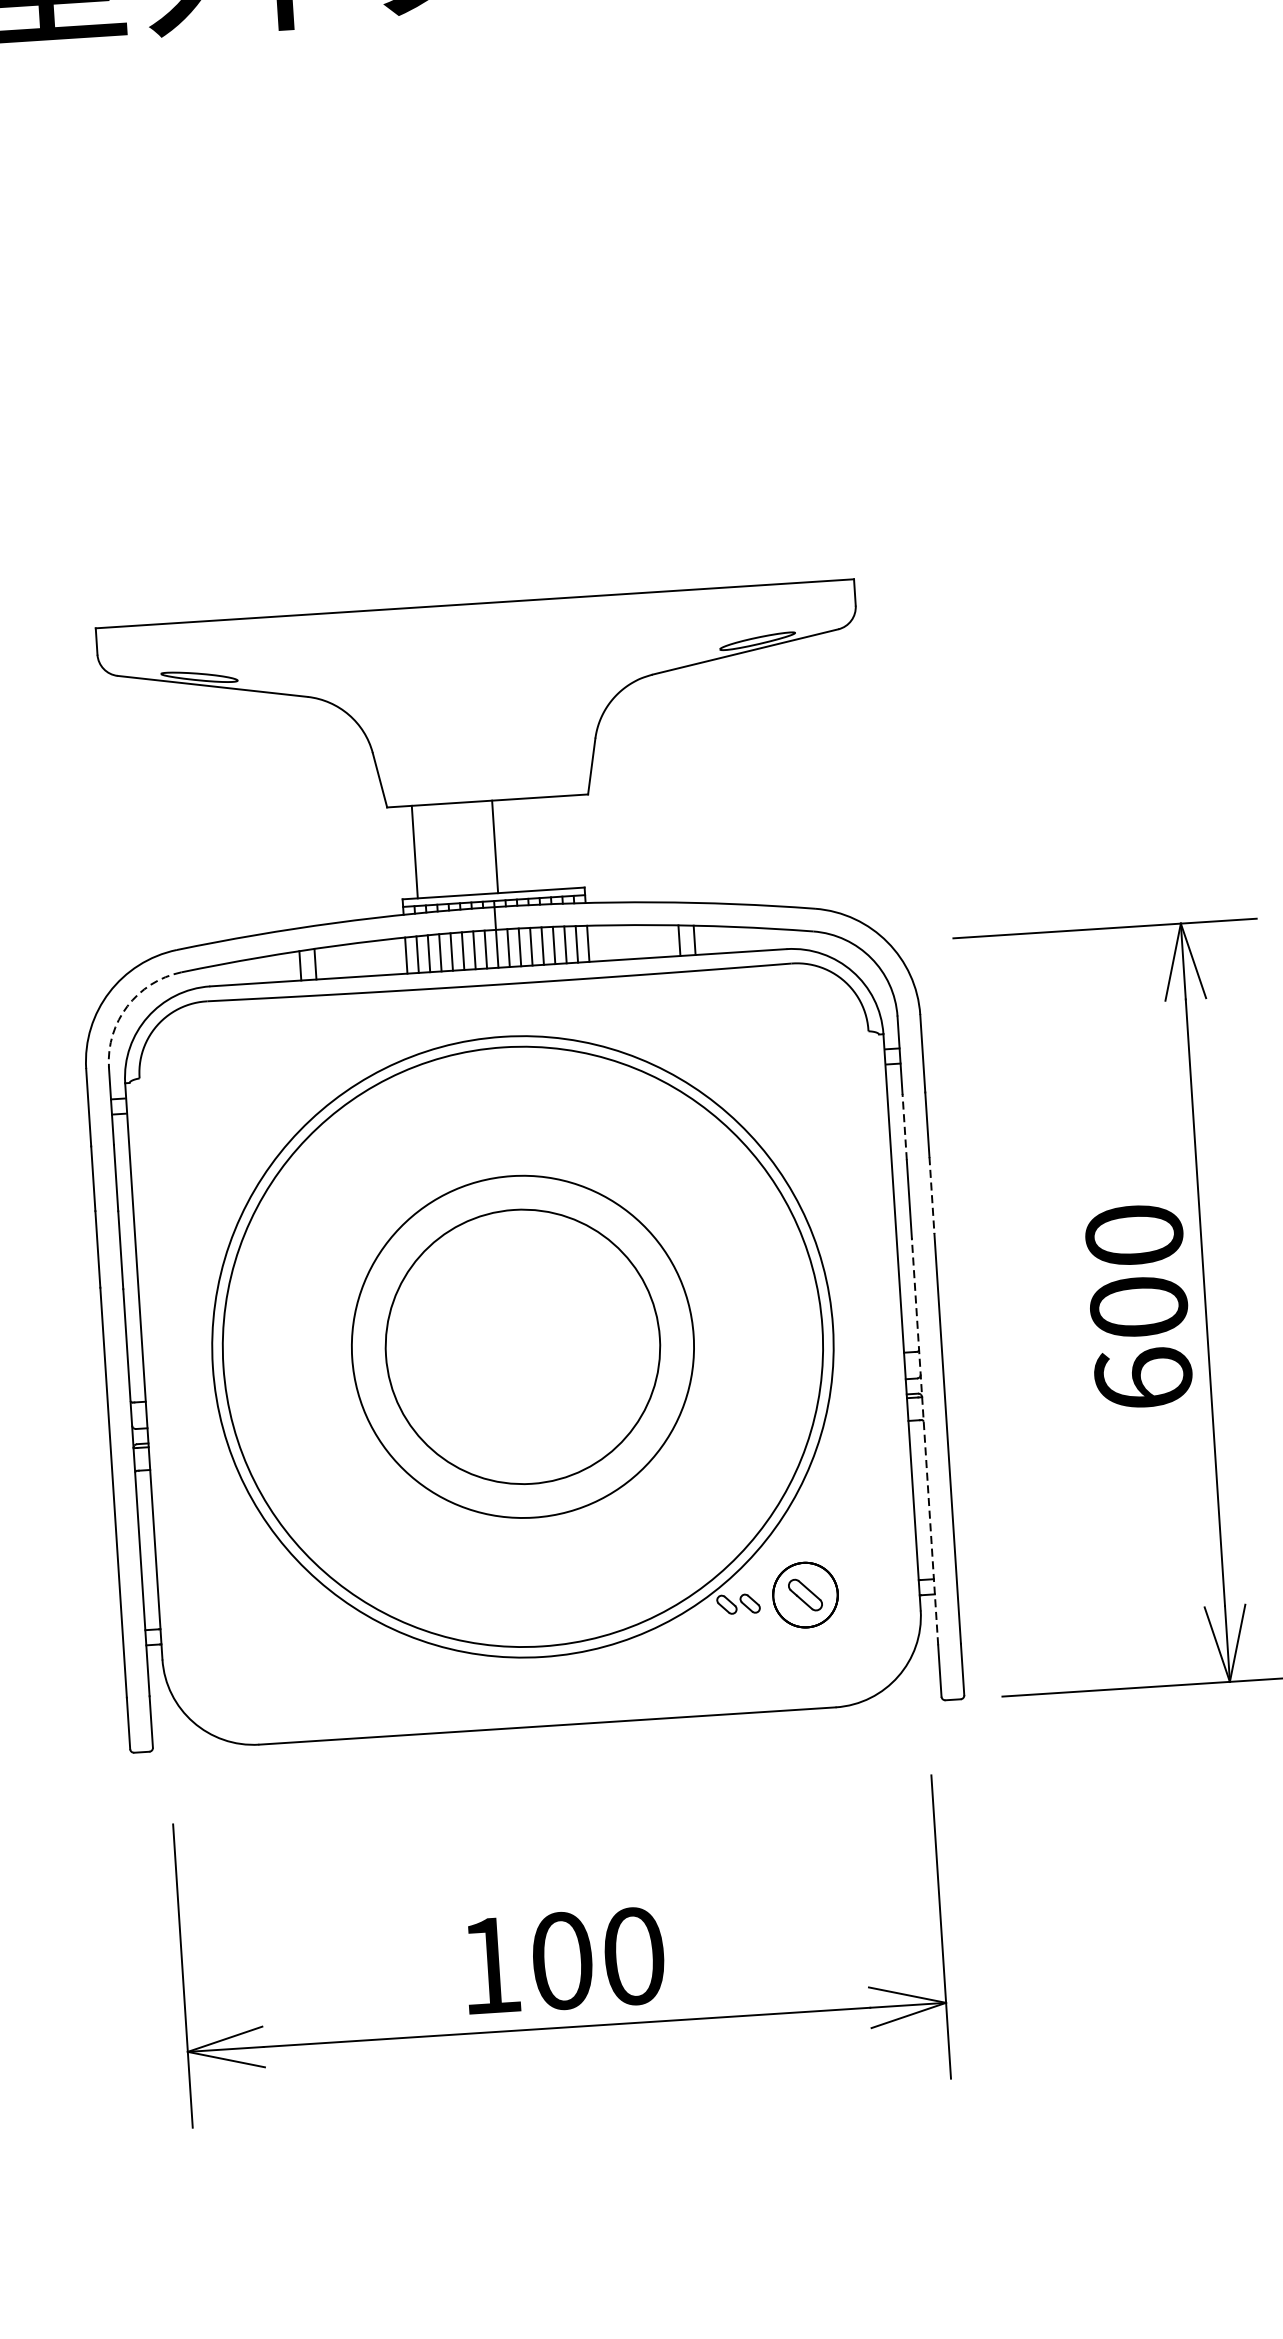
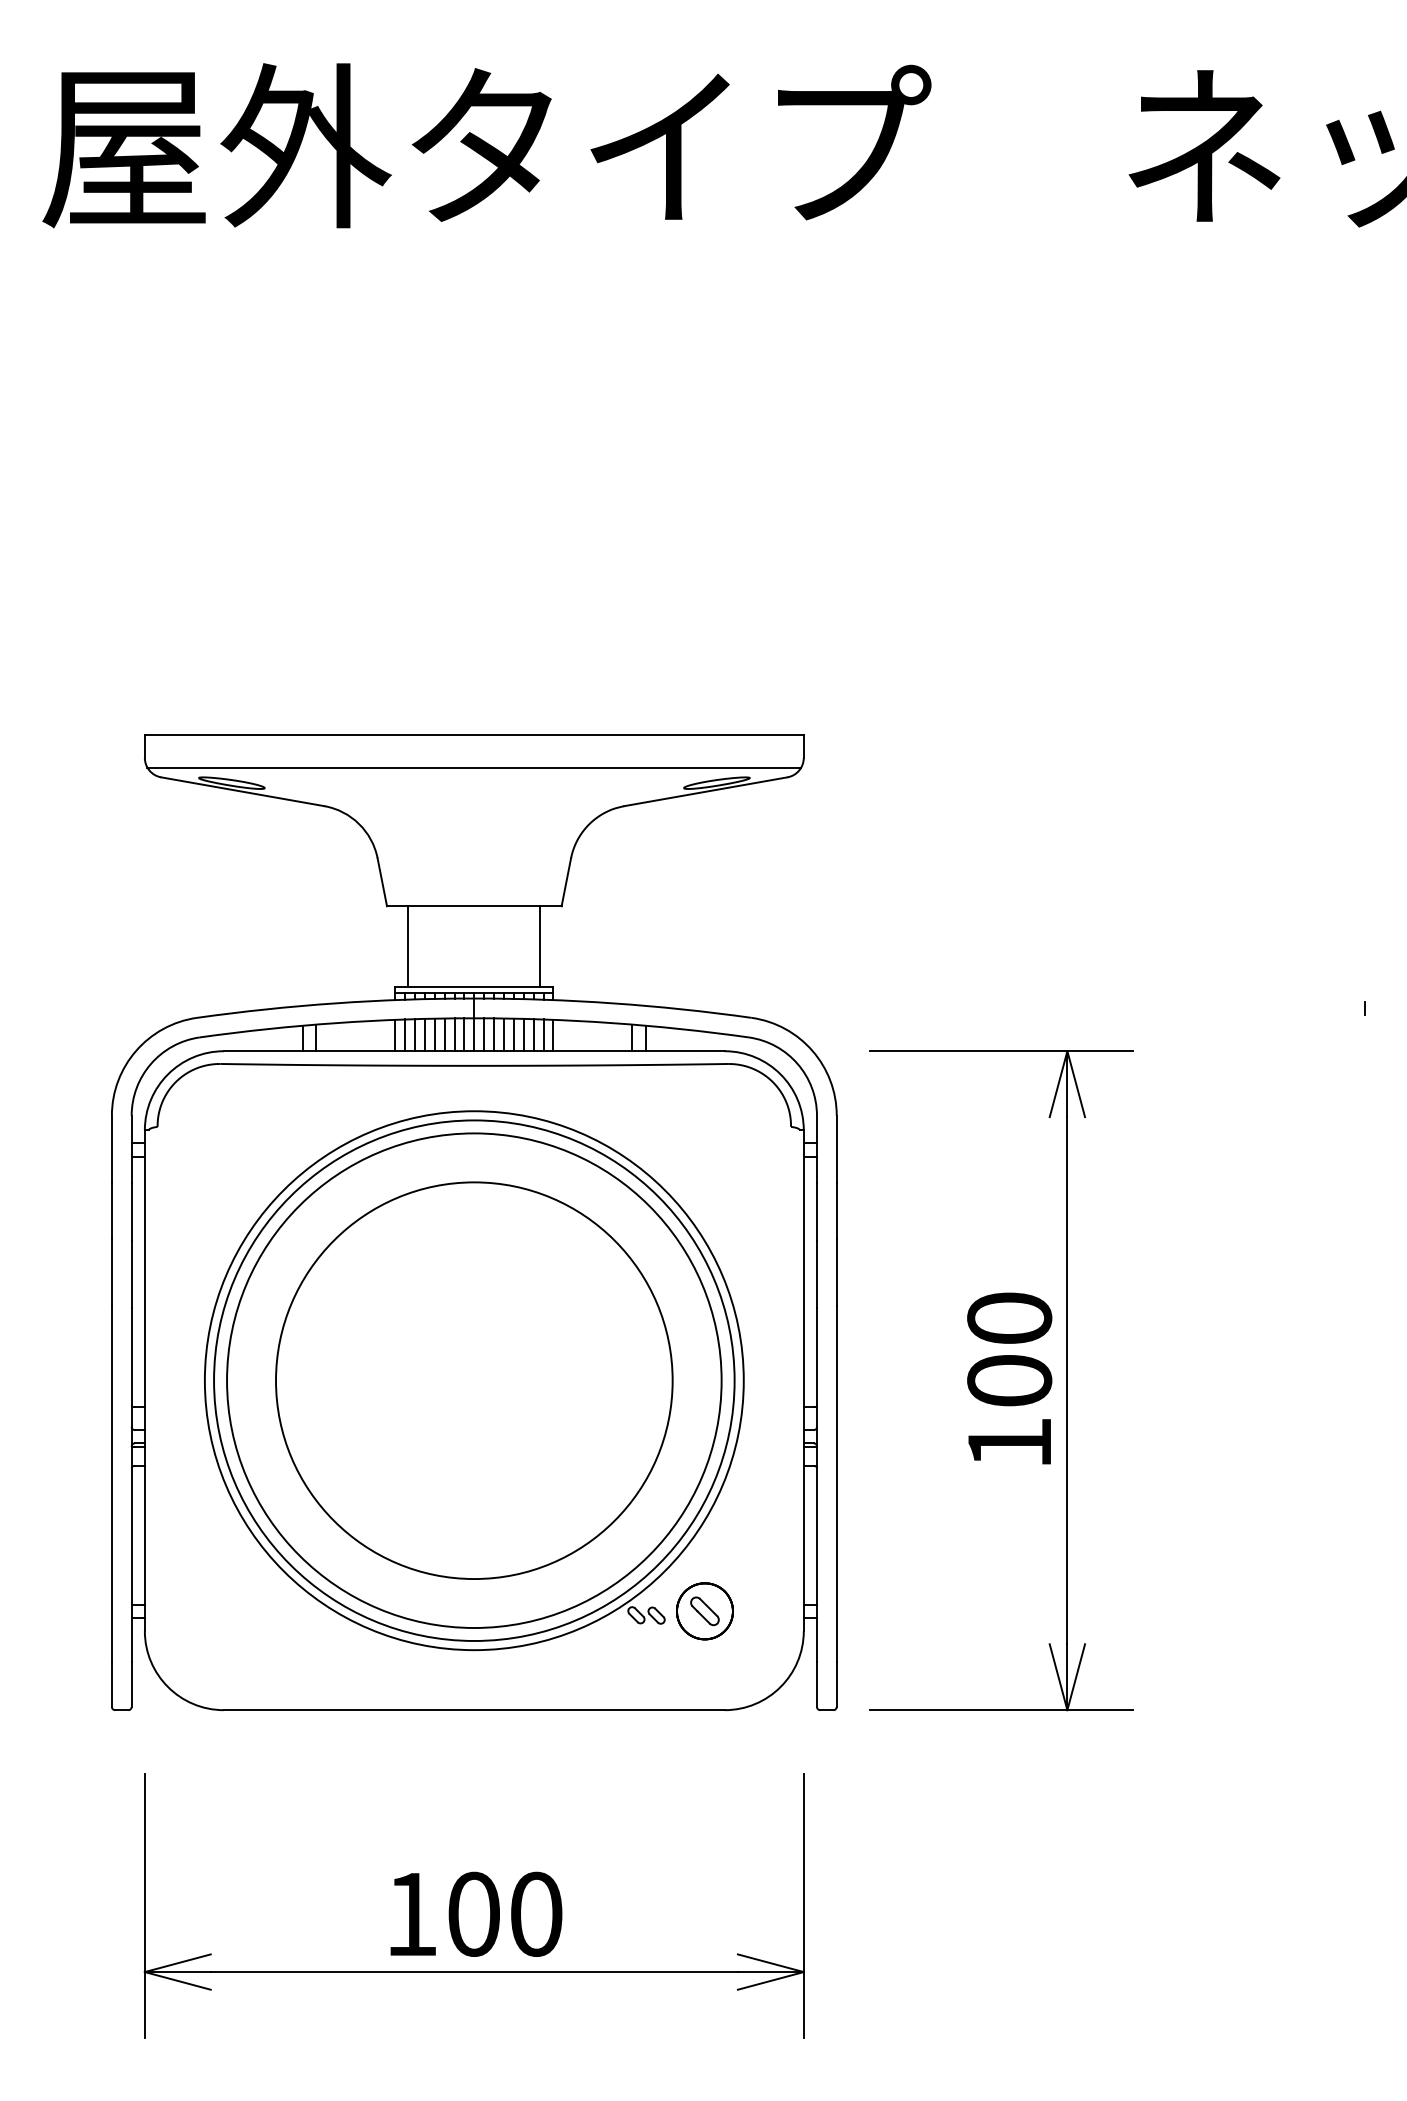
line: (477, 641) -> (474, 767), added
line: (495, 846) -> (540, 946), moved
arc: (127, 1005) -> (151, 1063), dashed -> solid
line: (904, 1126) -> (816, 1211), dashed -> solid
line: (931, 1196) -> (836, 1273), dashed -> solid
circle: (523, 1346) -> (474, 1380), size x1.67
circle: (523, 1346) -> (474, 1380), size x1.67
text: (1143, 1377) -> (1009, 1441), 600 -> 100
line: (924, 1442) -> (816, 1485), dashed -> solid

